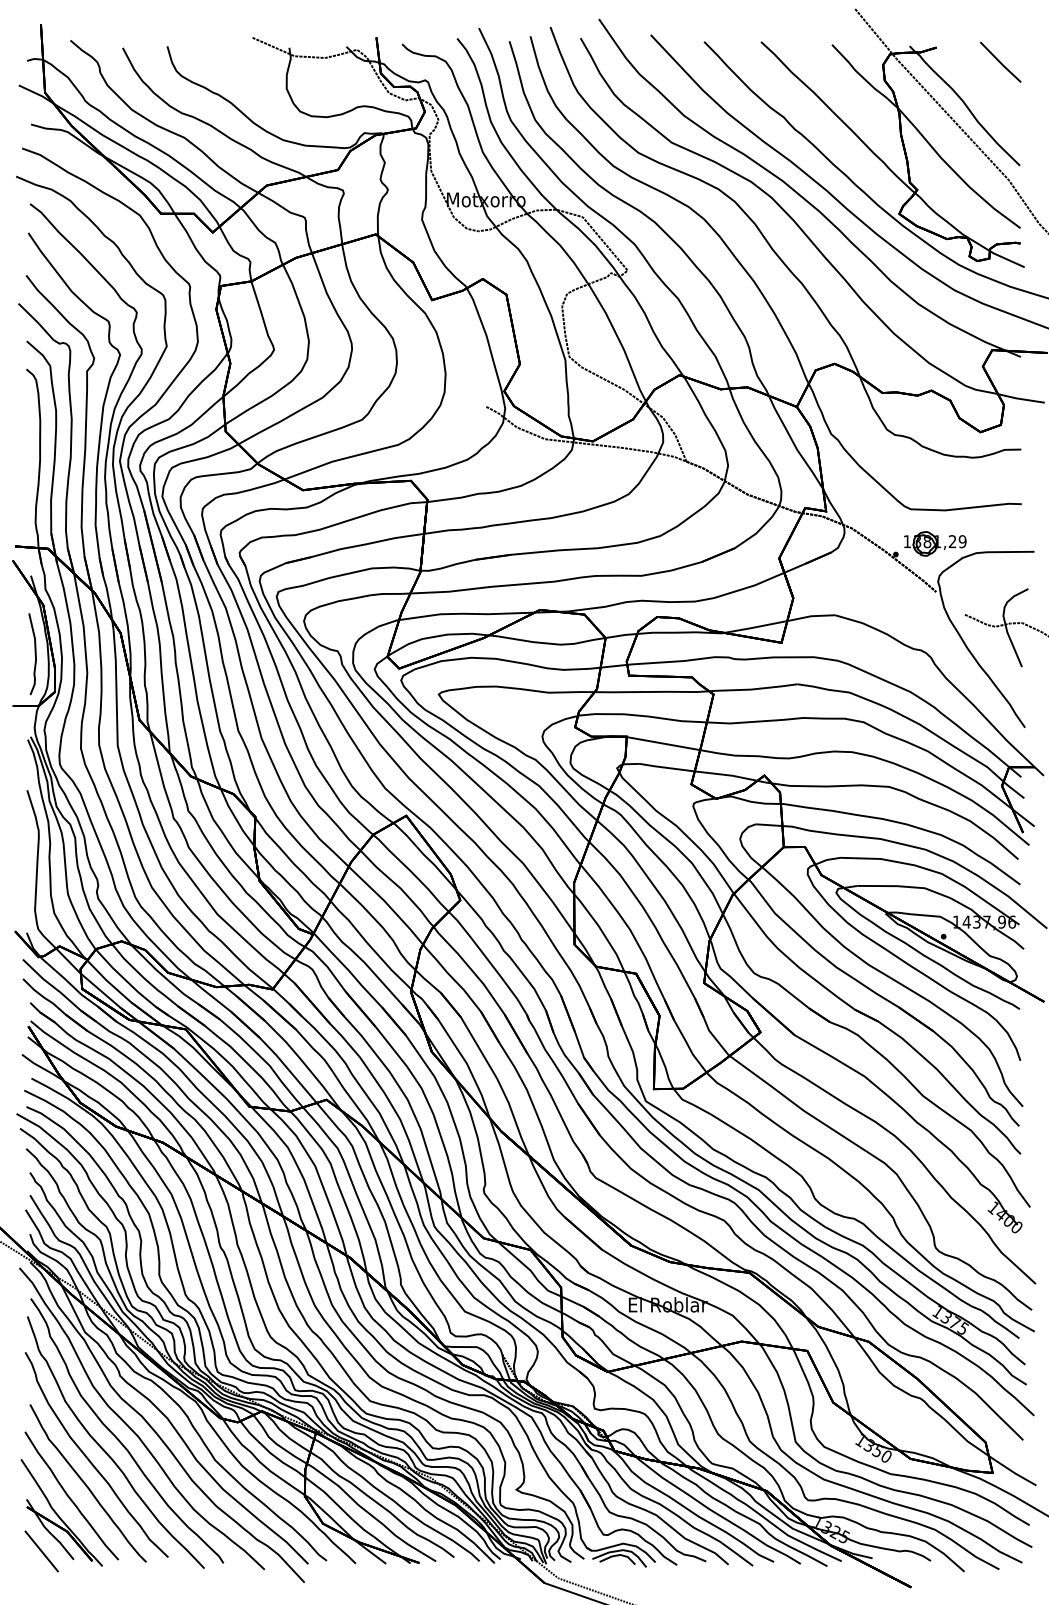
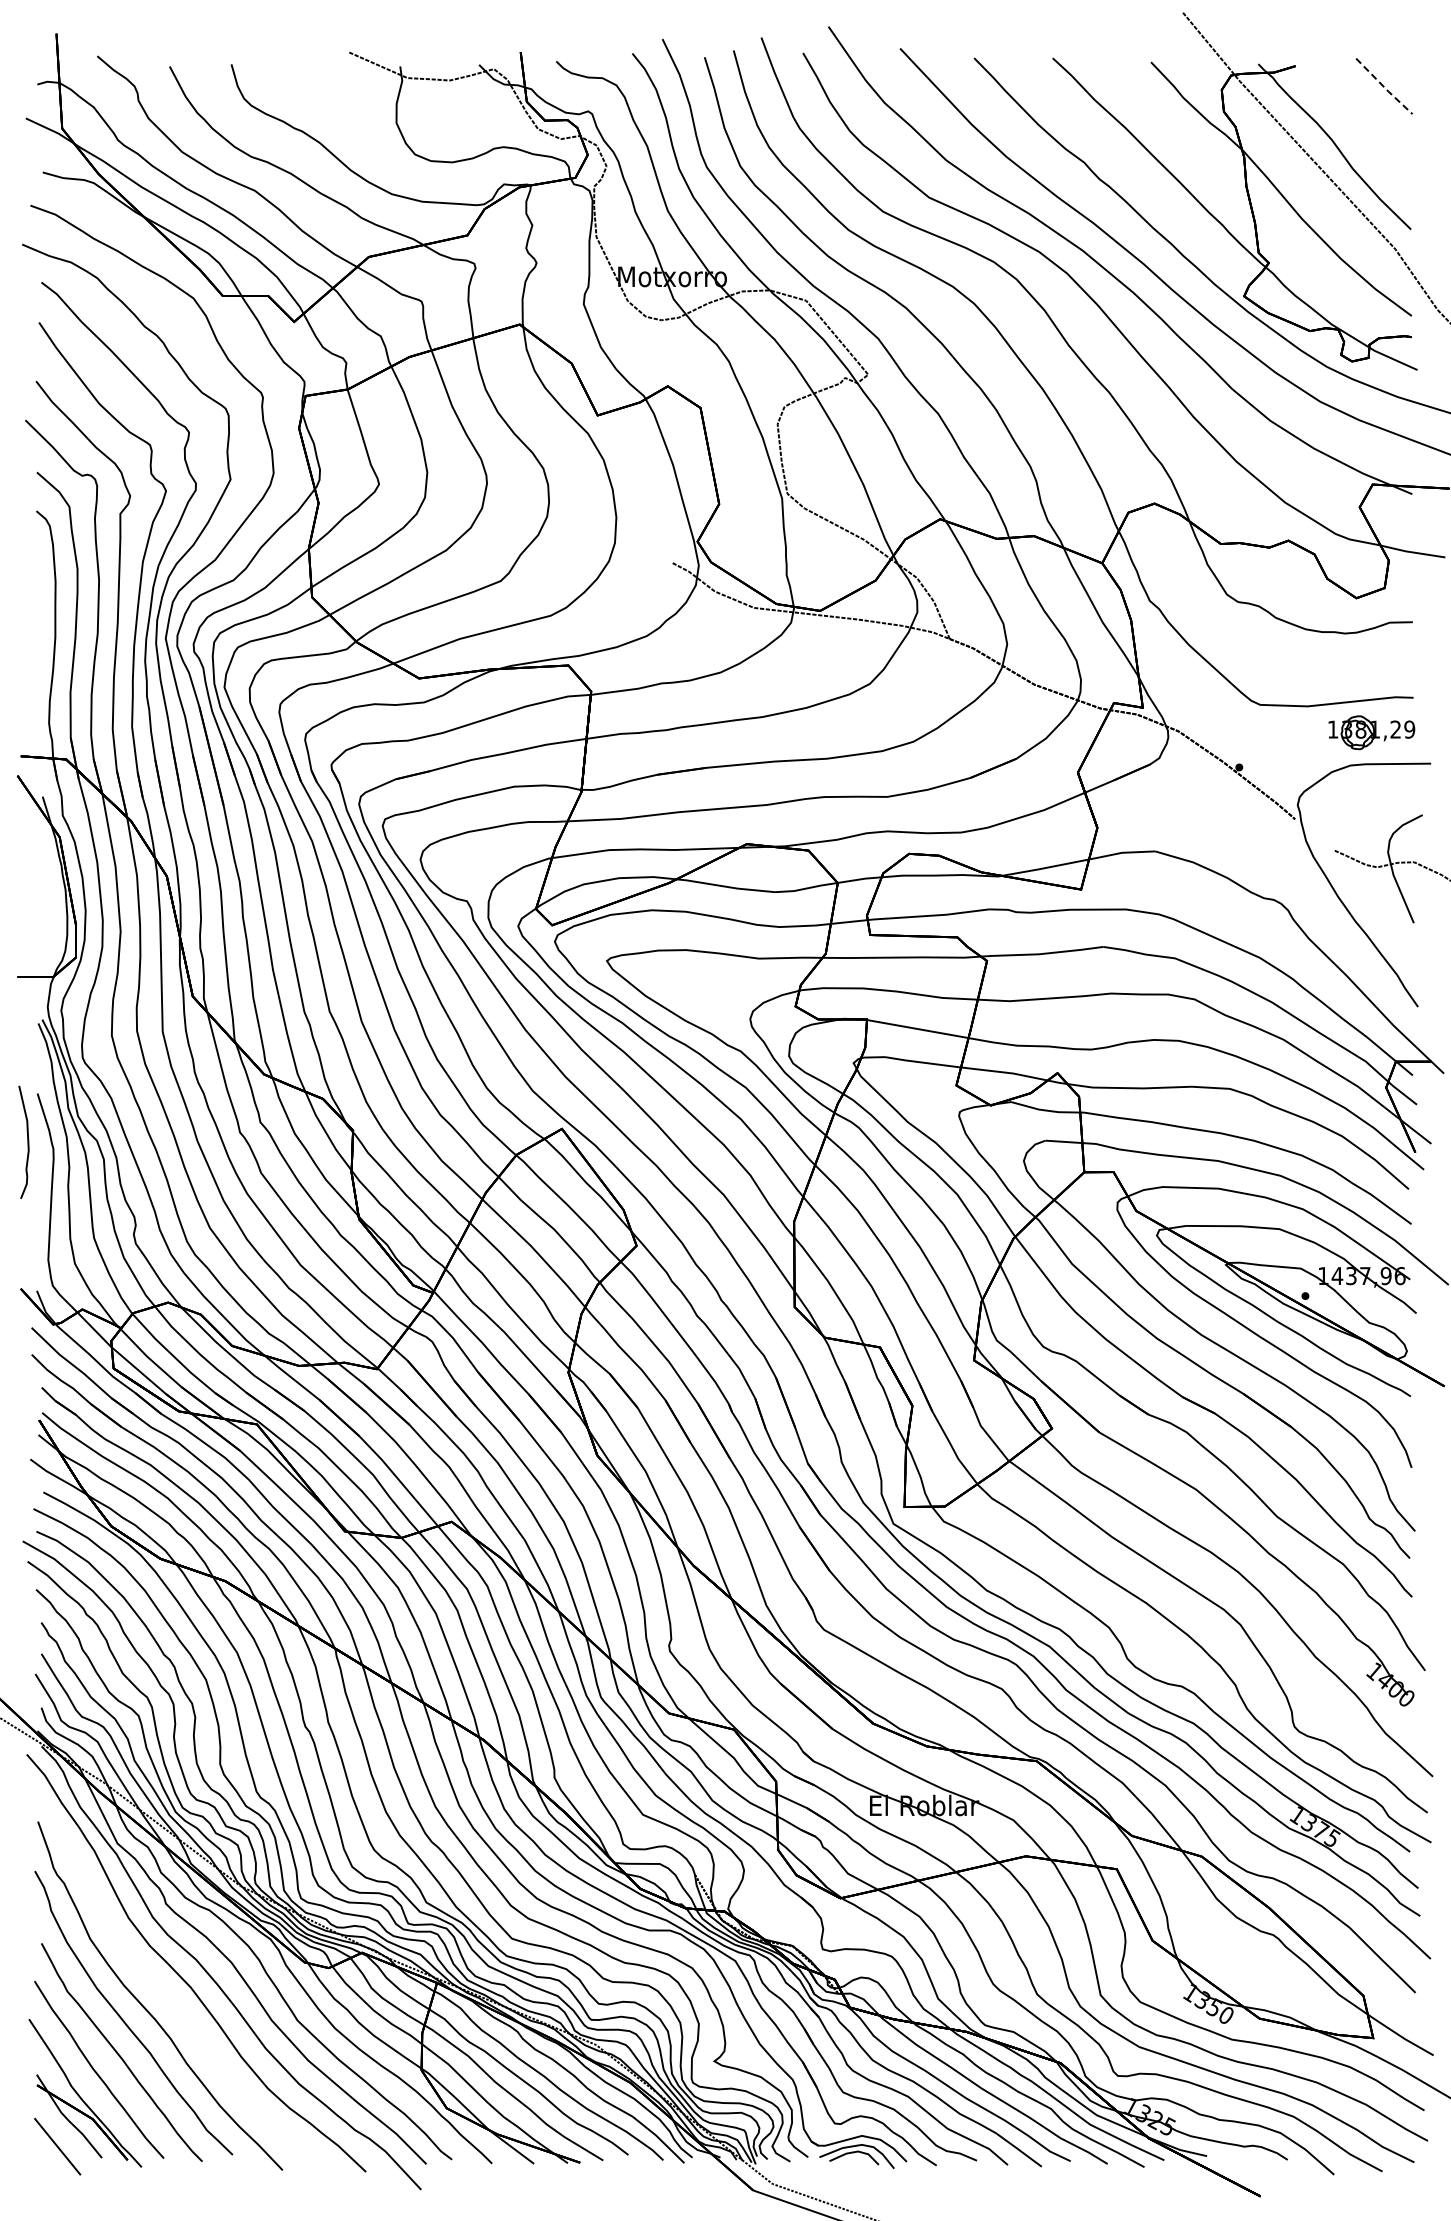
line: (1000, 63) -> (1384, 87), solid -> dashed
part: (935, 543) -> (1371, 732), moved
curve: (35, 653) -> (27, 1141), moved
curve: (118, 1438) -> (163, 1990), removed

